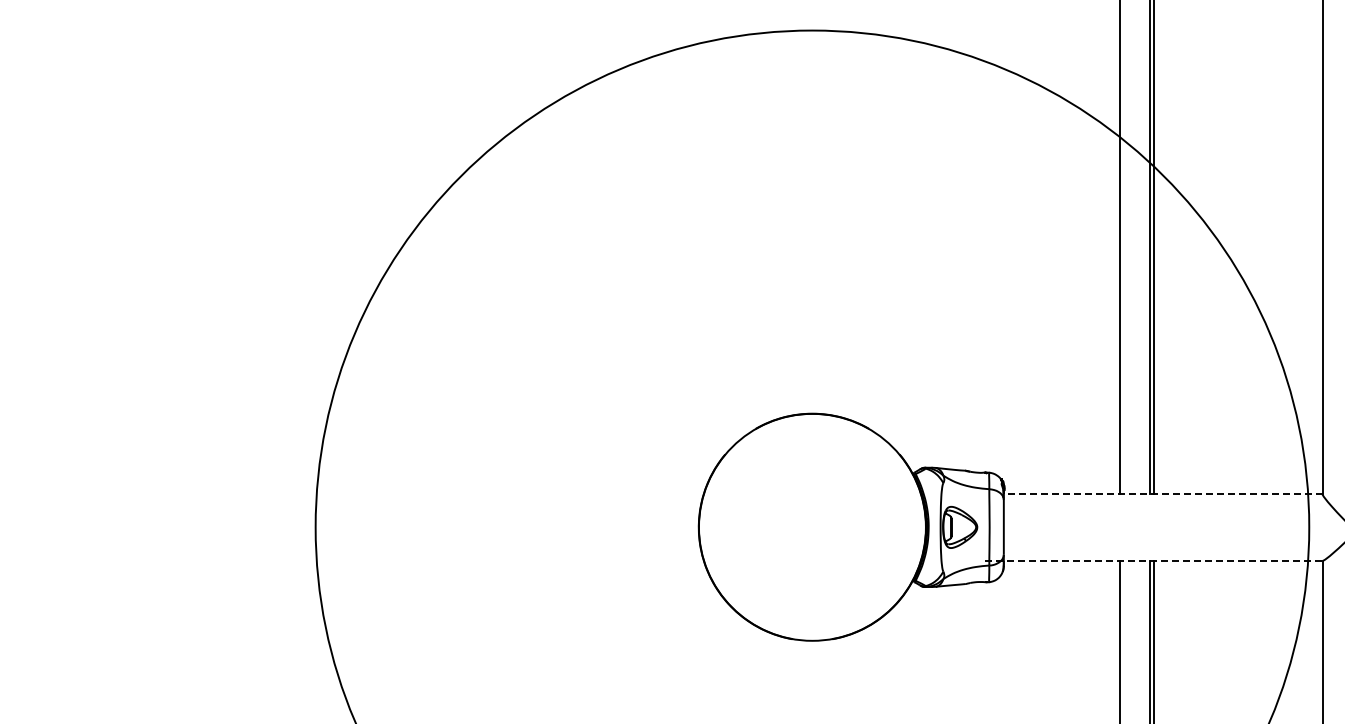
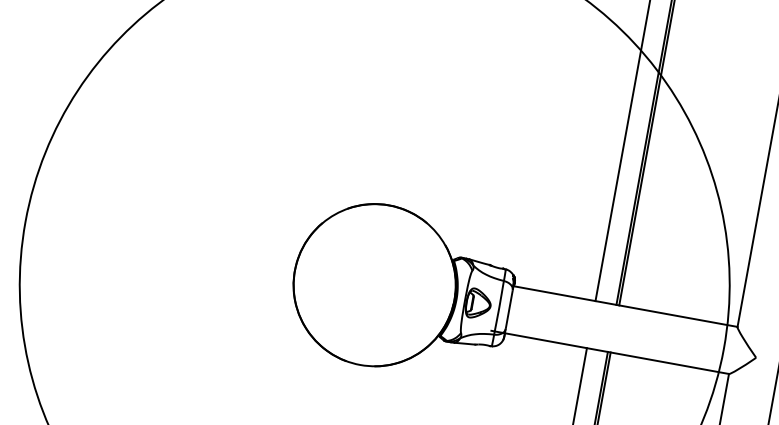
line: (1162, 493) -> (625, 306), dashed -> solid
line: (1154, 560) -> (610, 352), dashed -> solid

